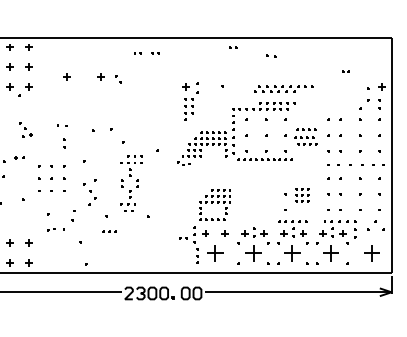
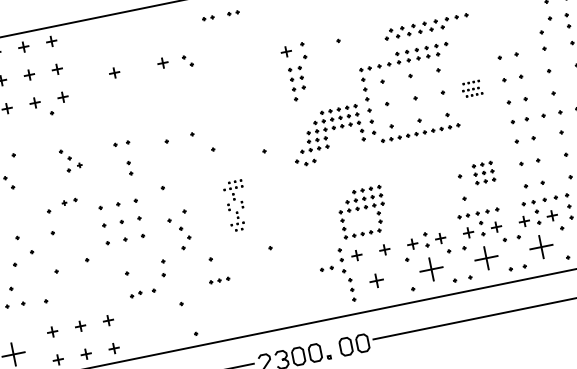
part: (305, 136) -> (471, 88), size x0.6
part: (131, 183) -> (236, 205), size x0.6
part: (215, 253) -> (376, 281), size x0.6

